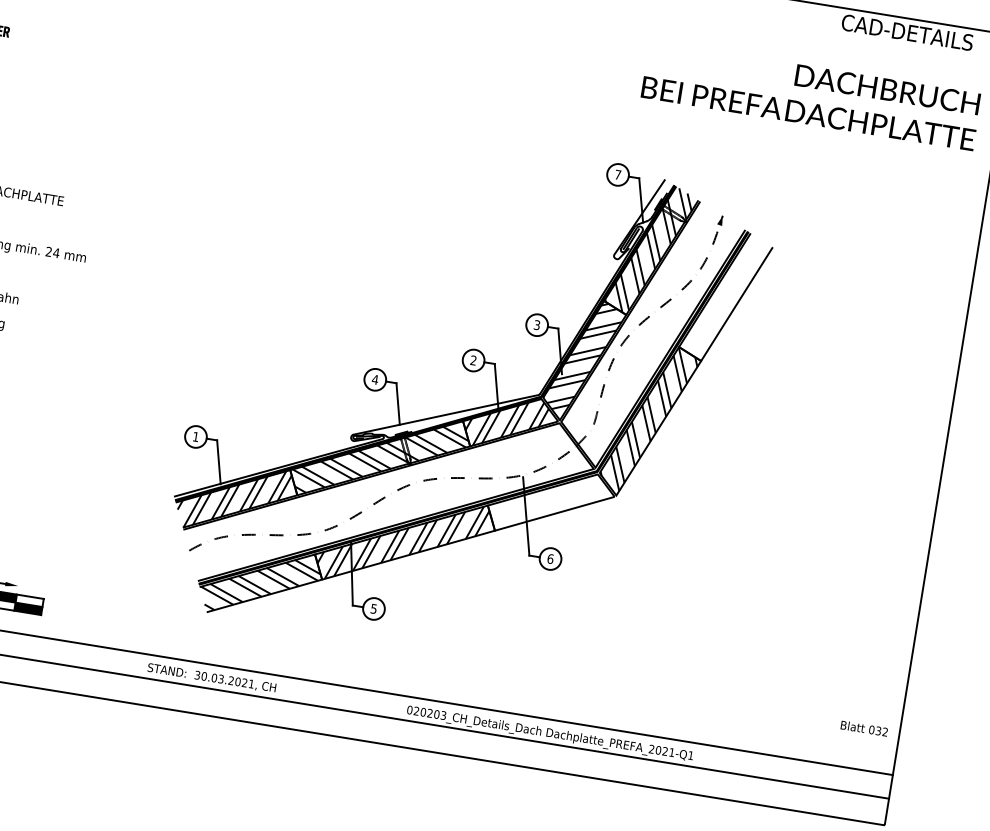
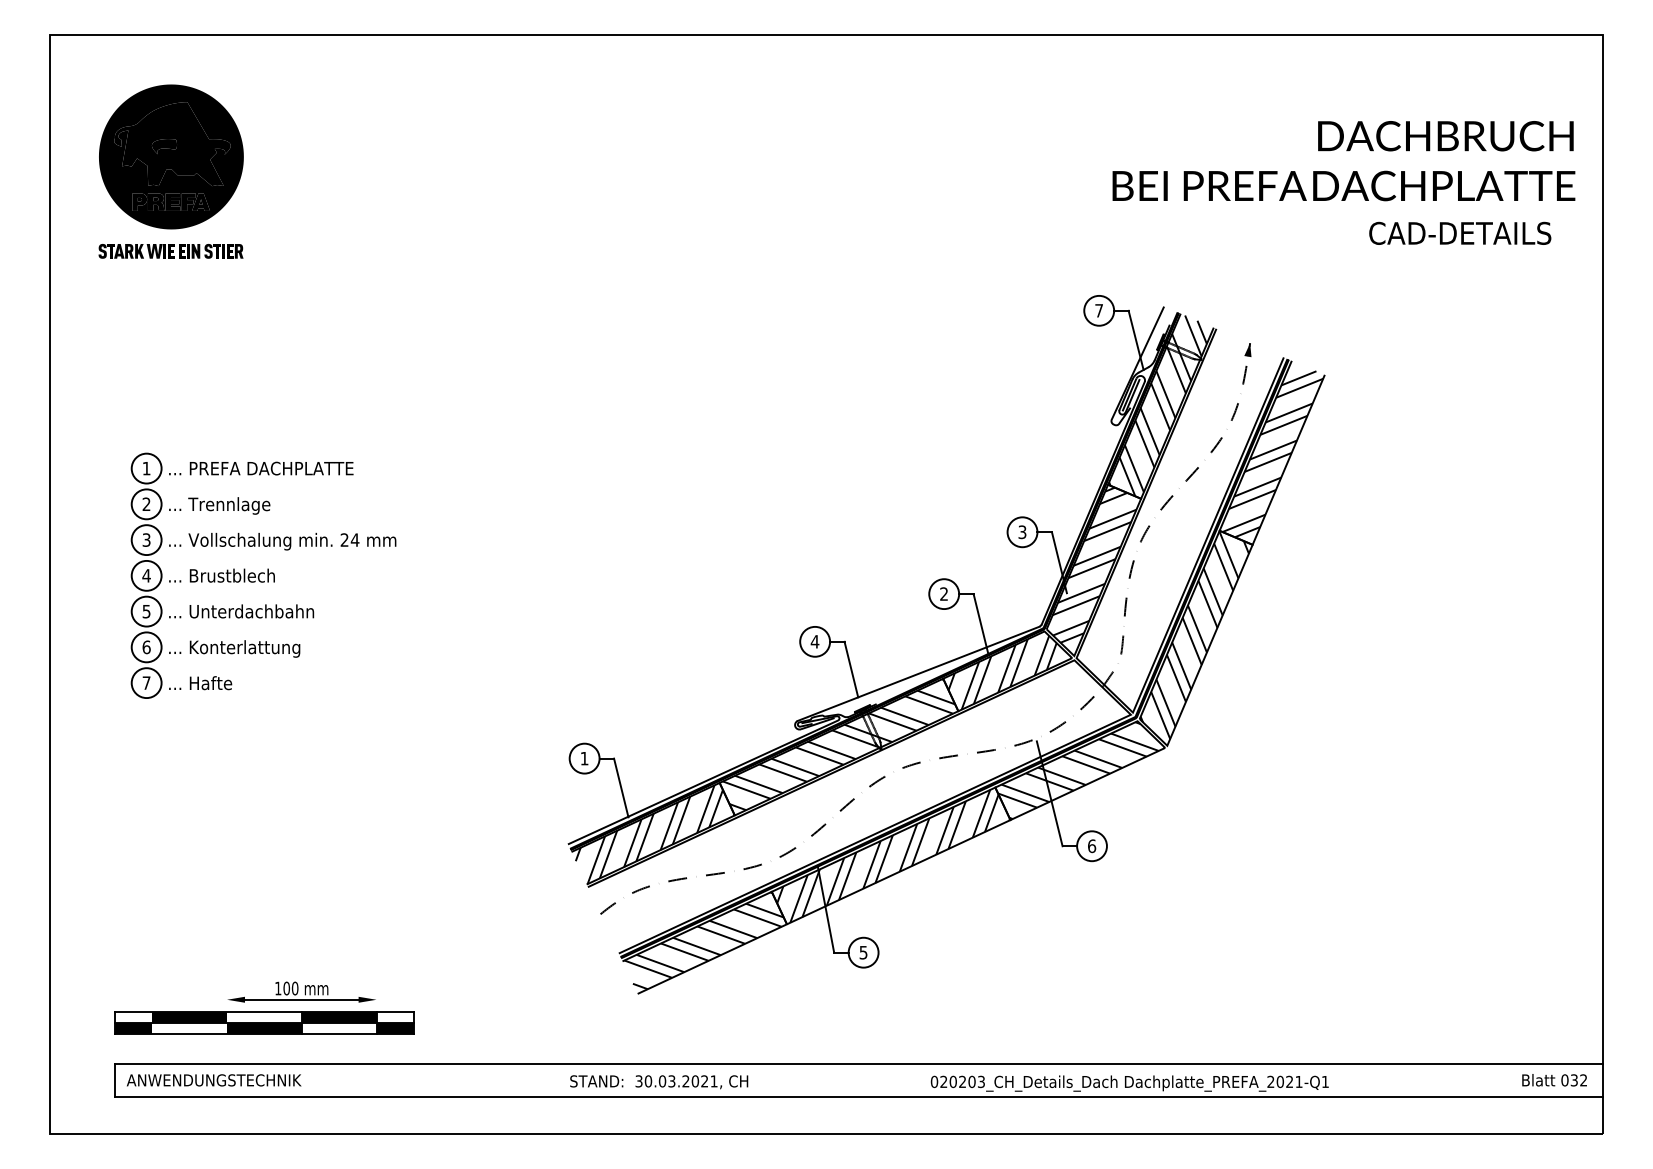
text: (907, 32) -> (1460, 232), moved
hatch: (725, 298) -> (1272, 454), added
hatch: (549, 502) -> (1078, 770), added
text: (864, 728) -> (1554, 1080), moved

